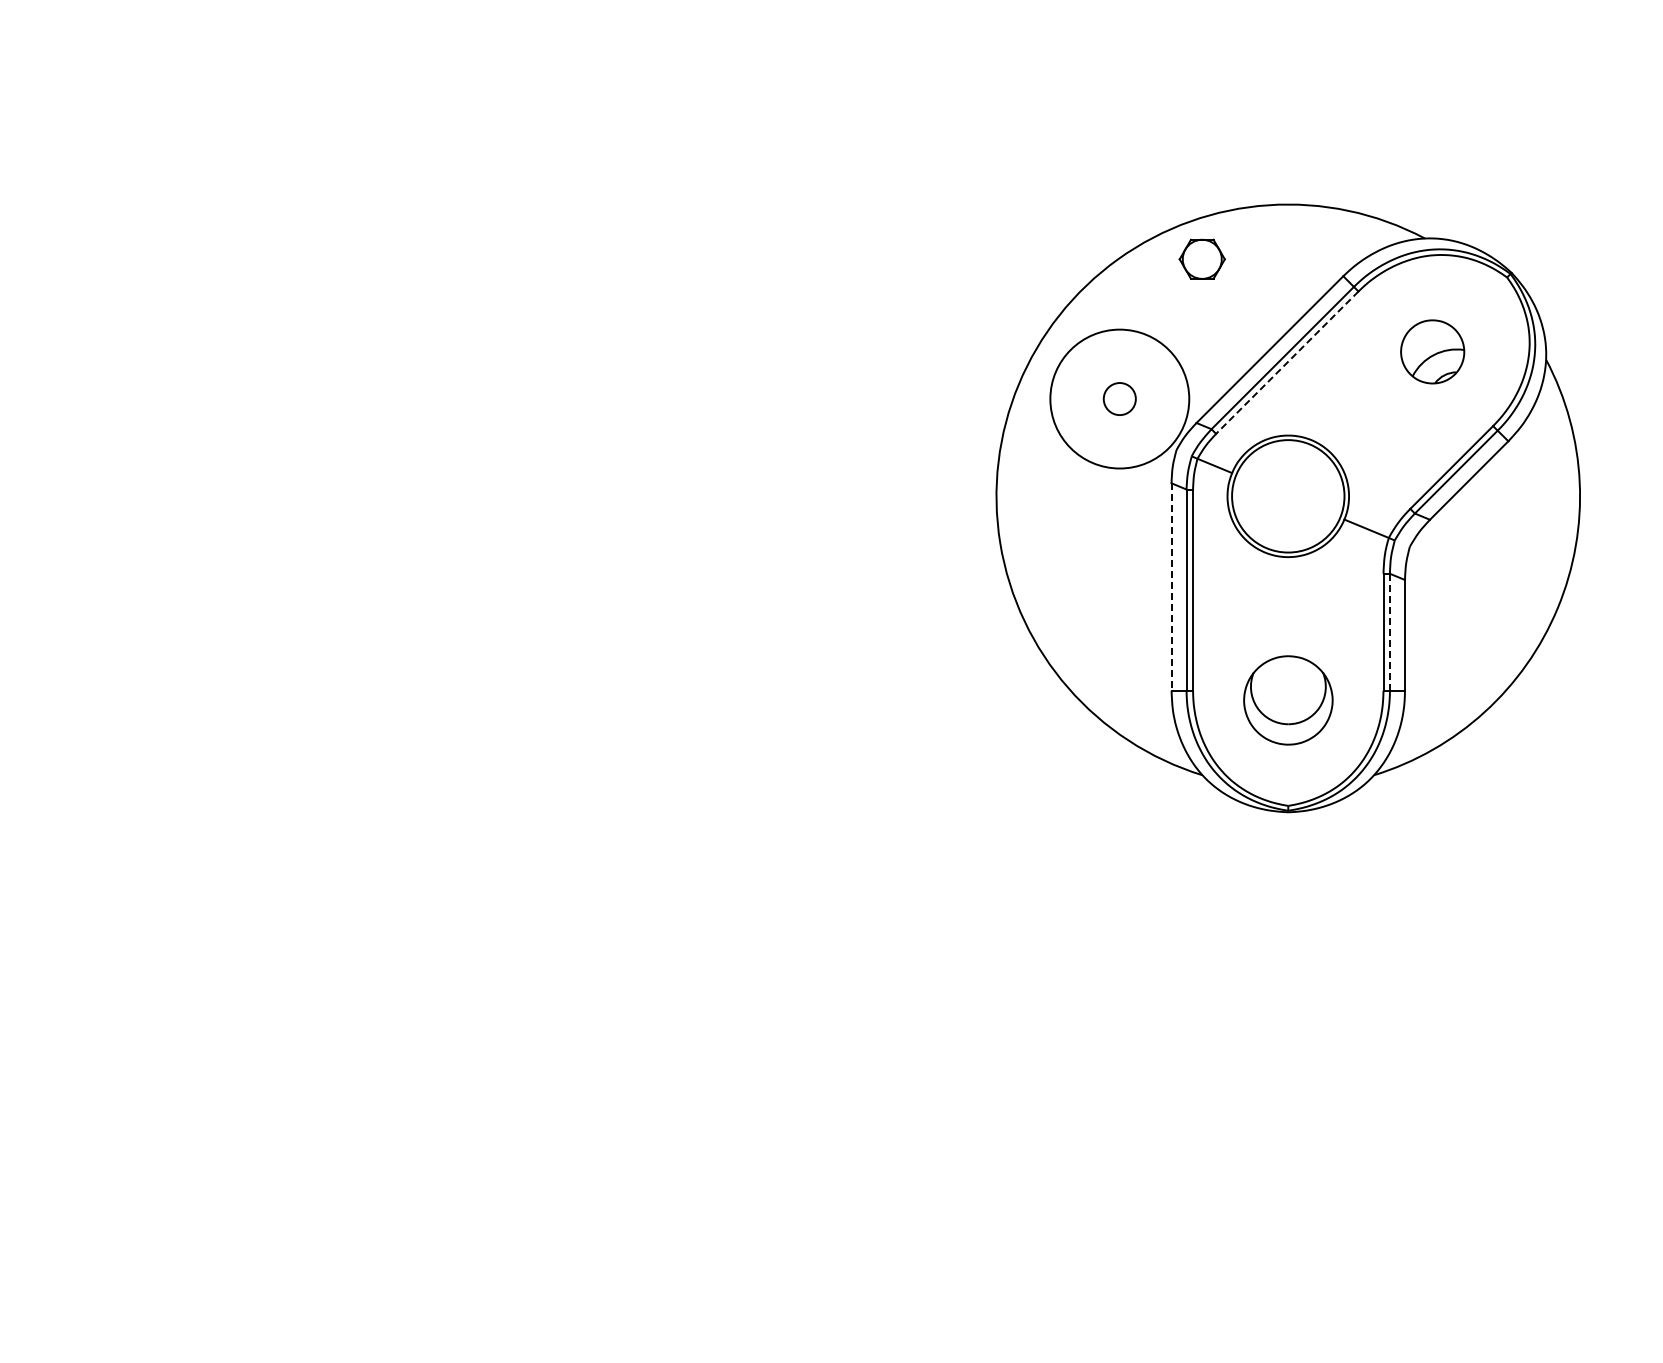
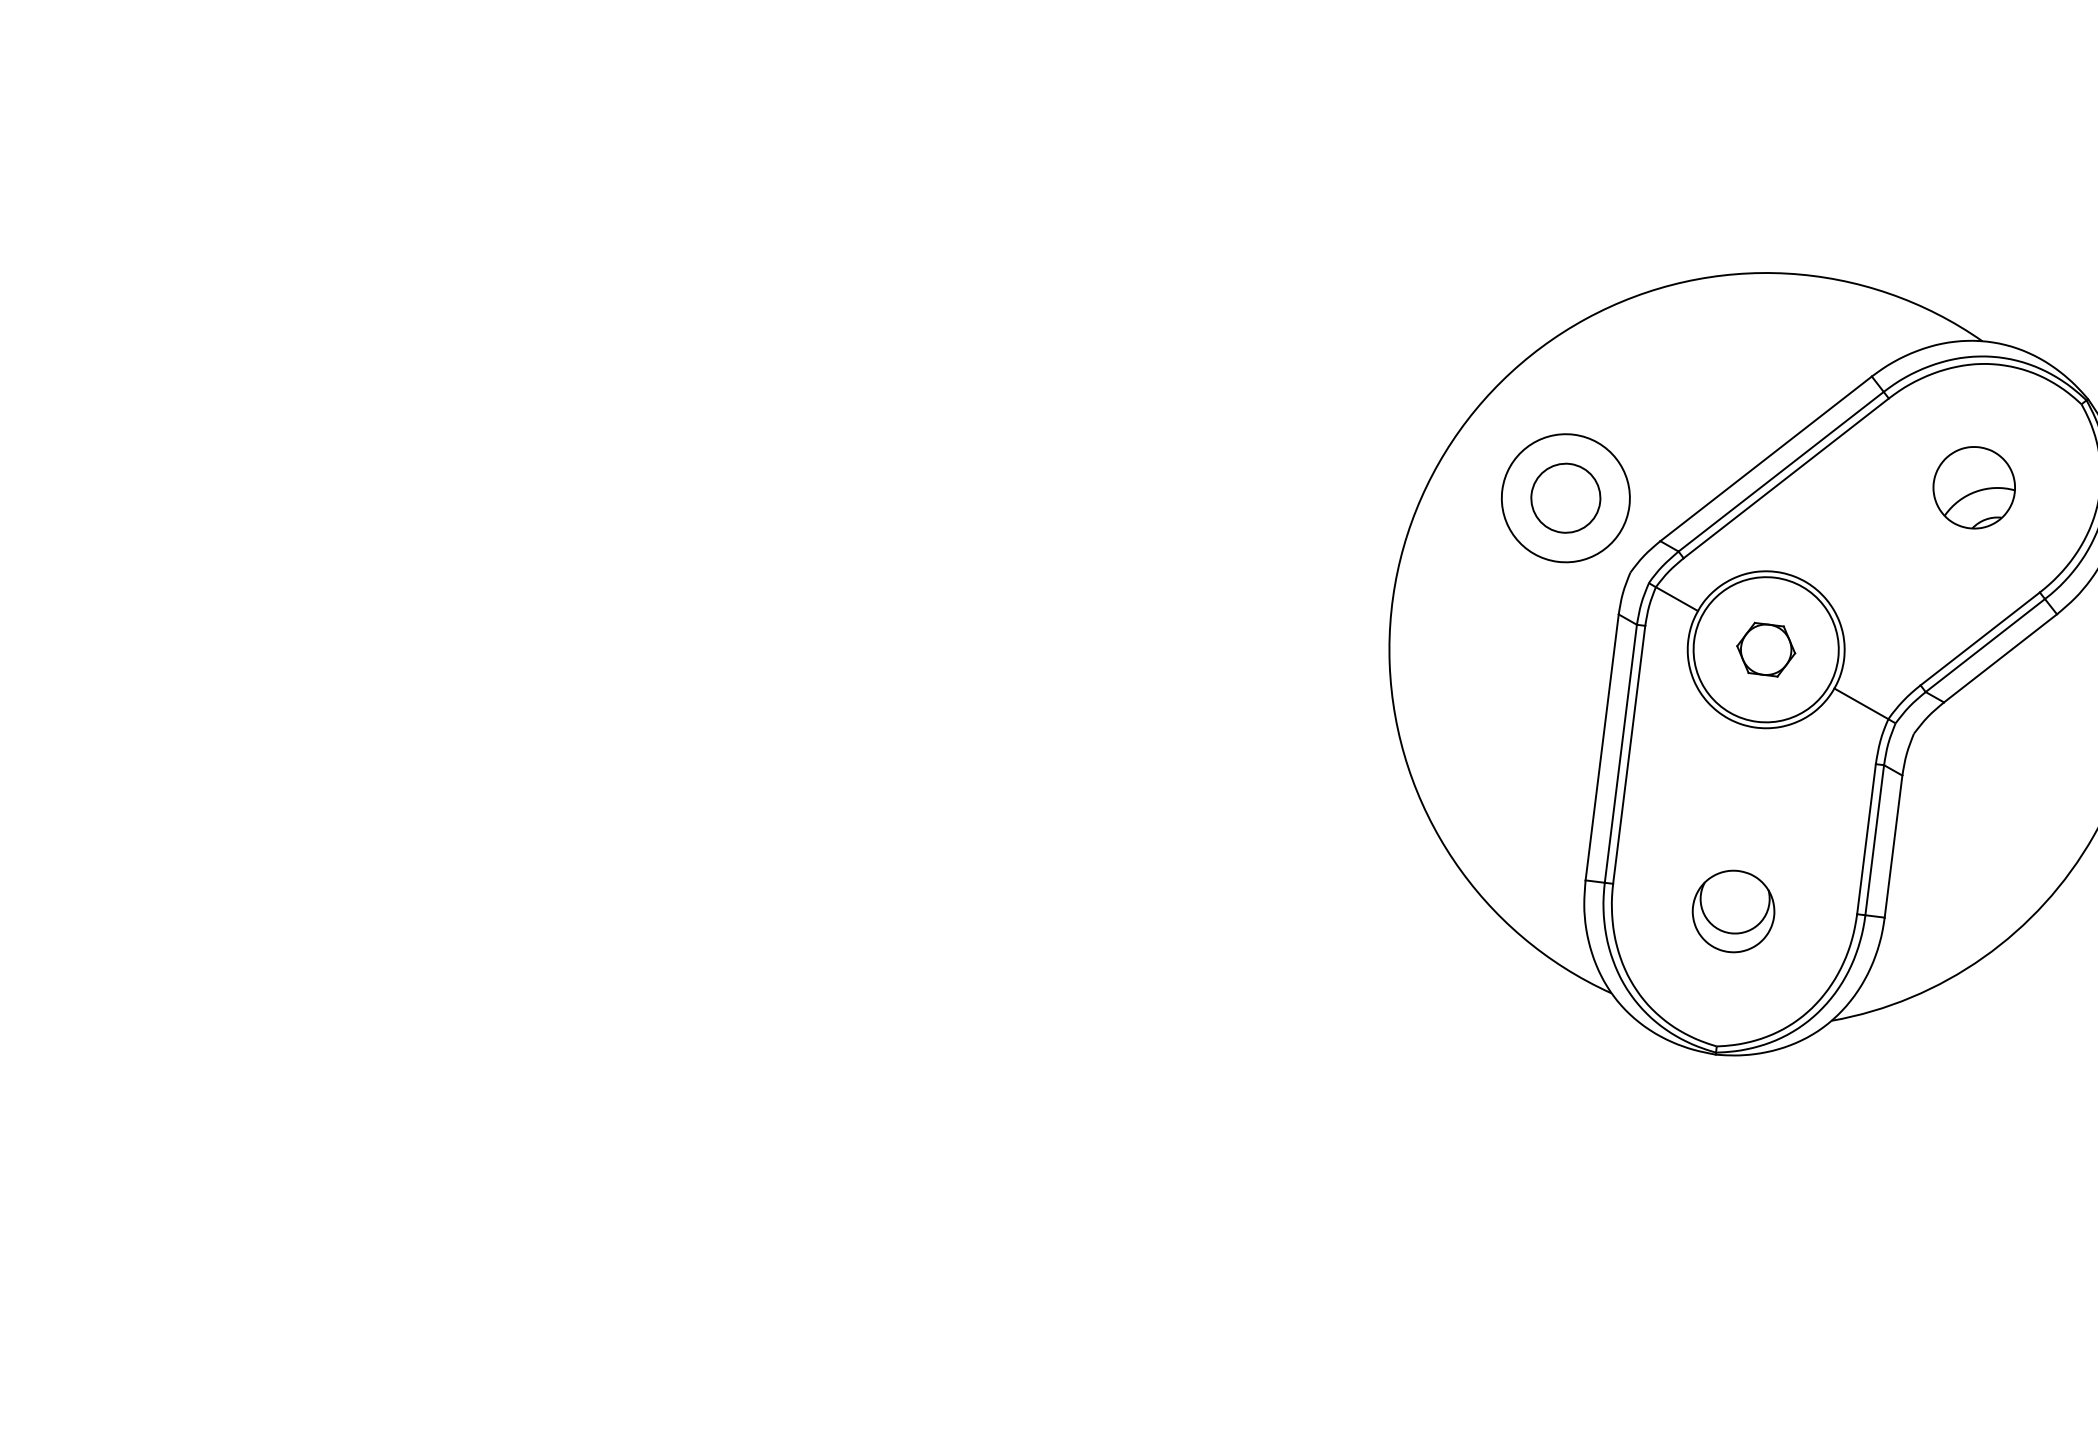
part: (1201, 258) -> (1765, 648), moved
line: (1287, 362) -> (1786, 478), dashed -> solid
circle: (1119, 398) -> (1565, 497), size x0.71
circle: (1119, 398) -> (1565, 497), size x1.67
line: (1171, 587) -> (1602, 747), dashed -> solid
line: (1389, 632) -> (1874, 840), dashed -> solid
part: (1287, 700) -> (1732, 911), size x0.71

